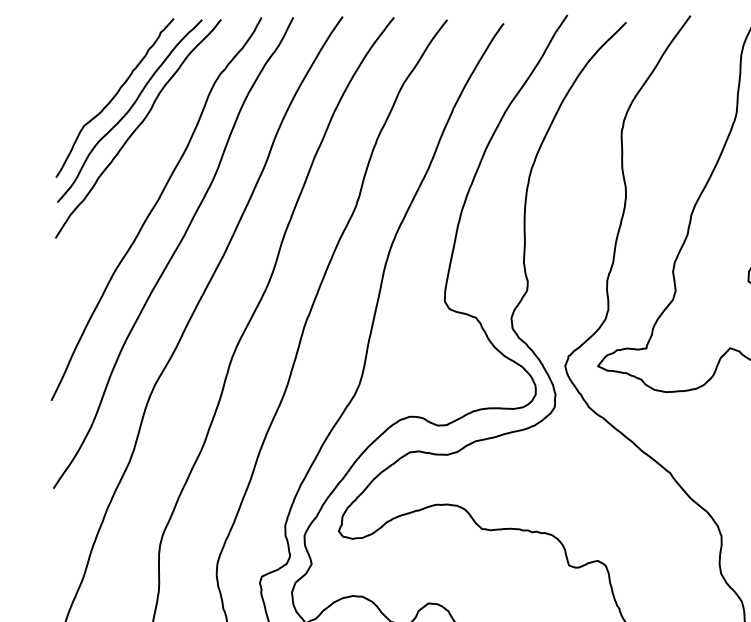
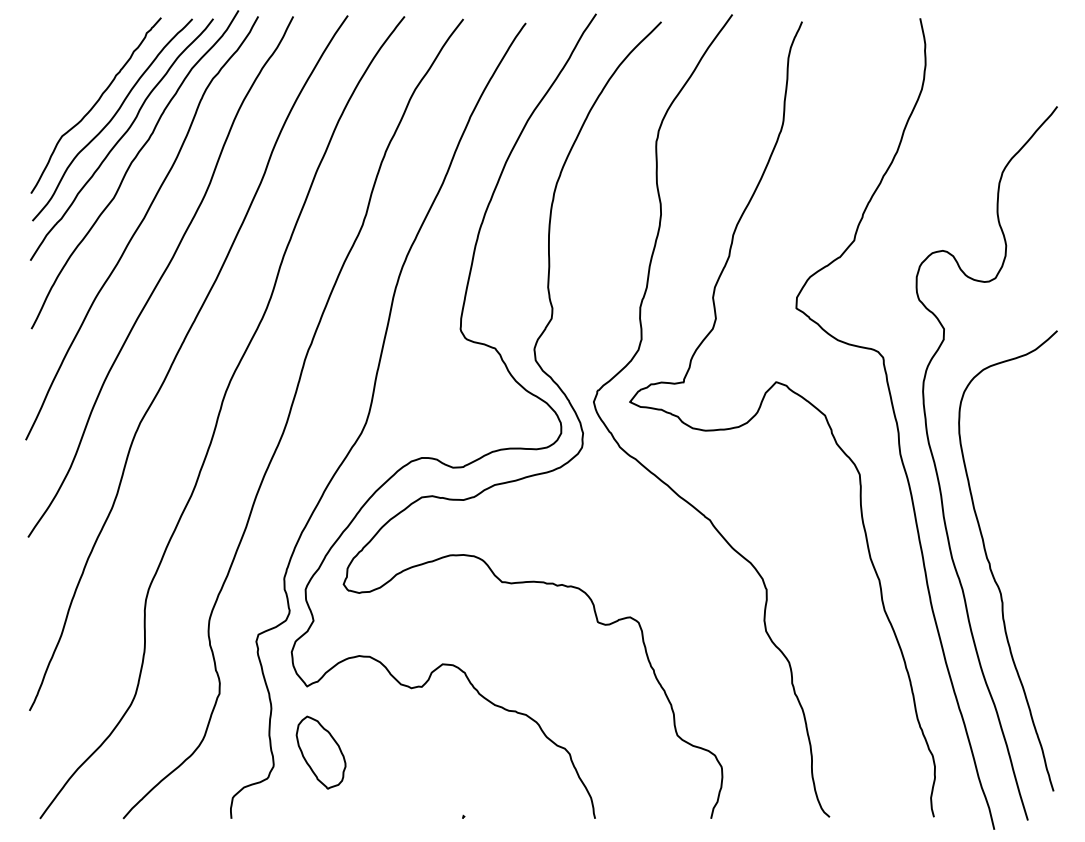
curve: (146, 152) -> (131, 165), added

